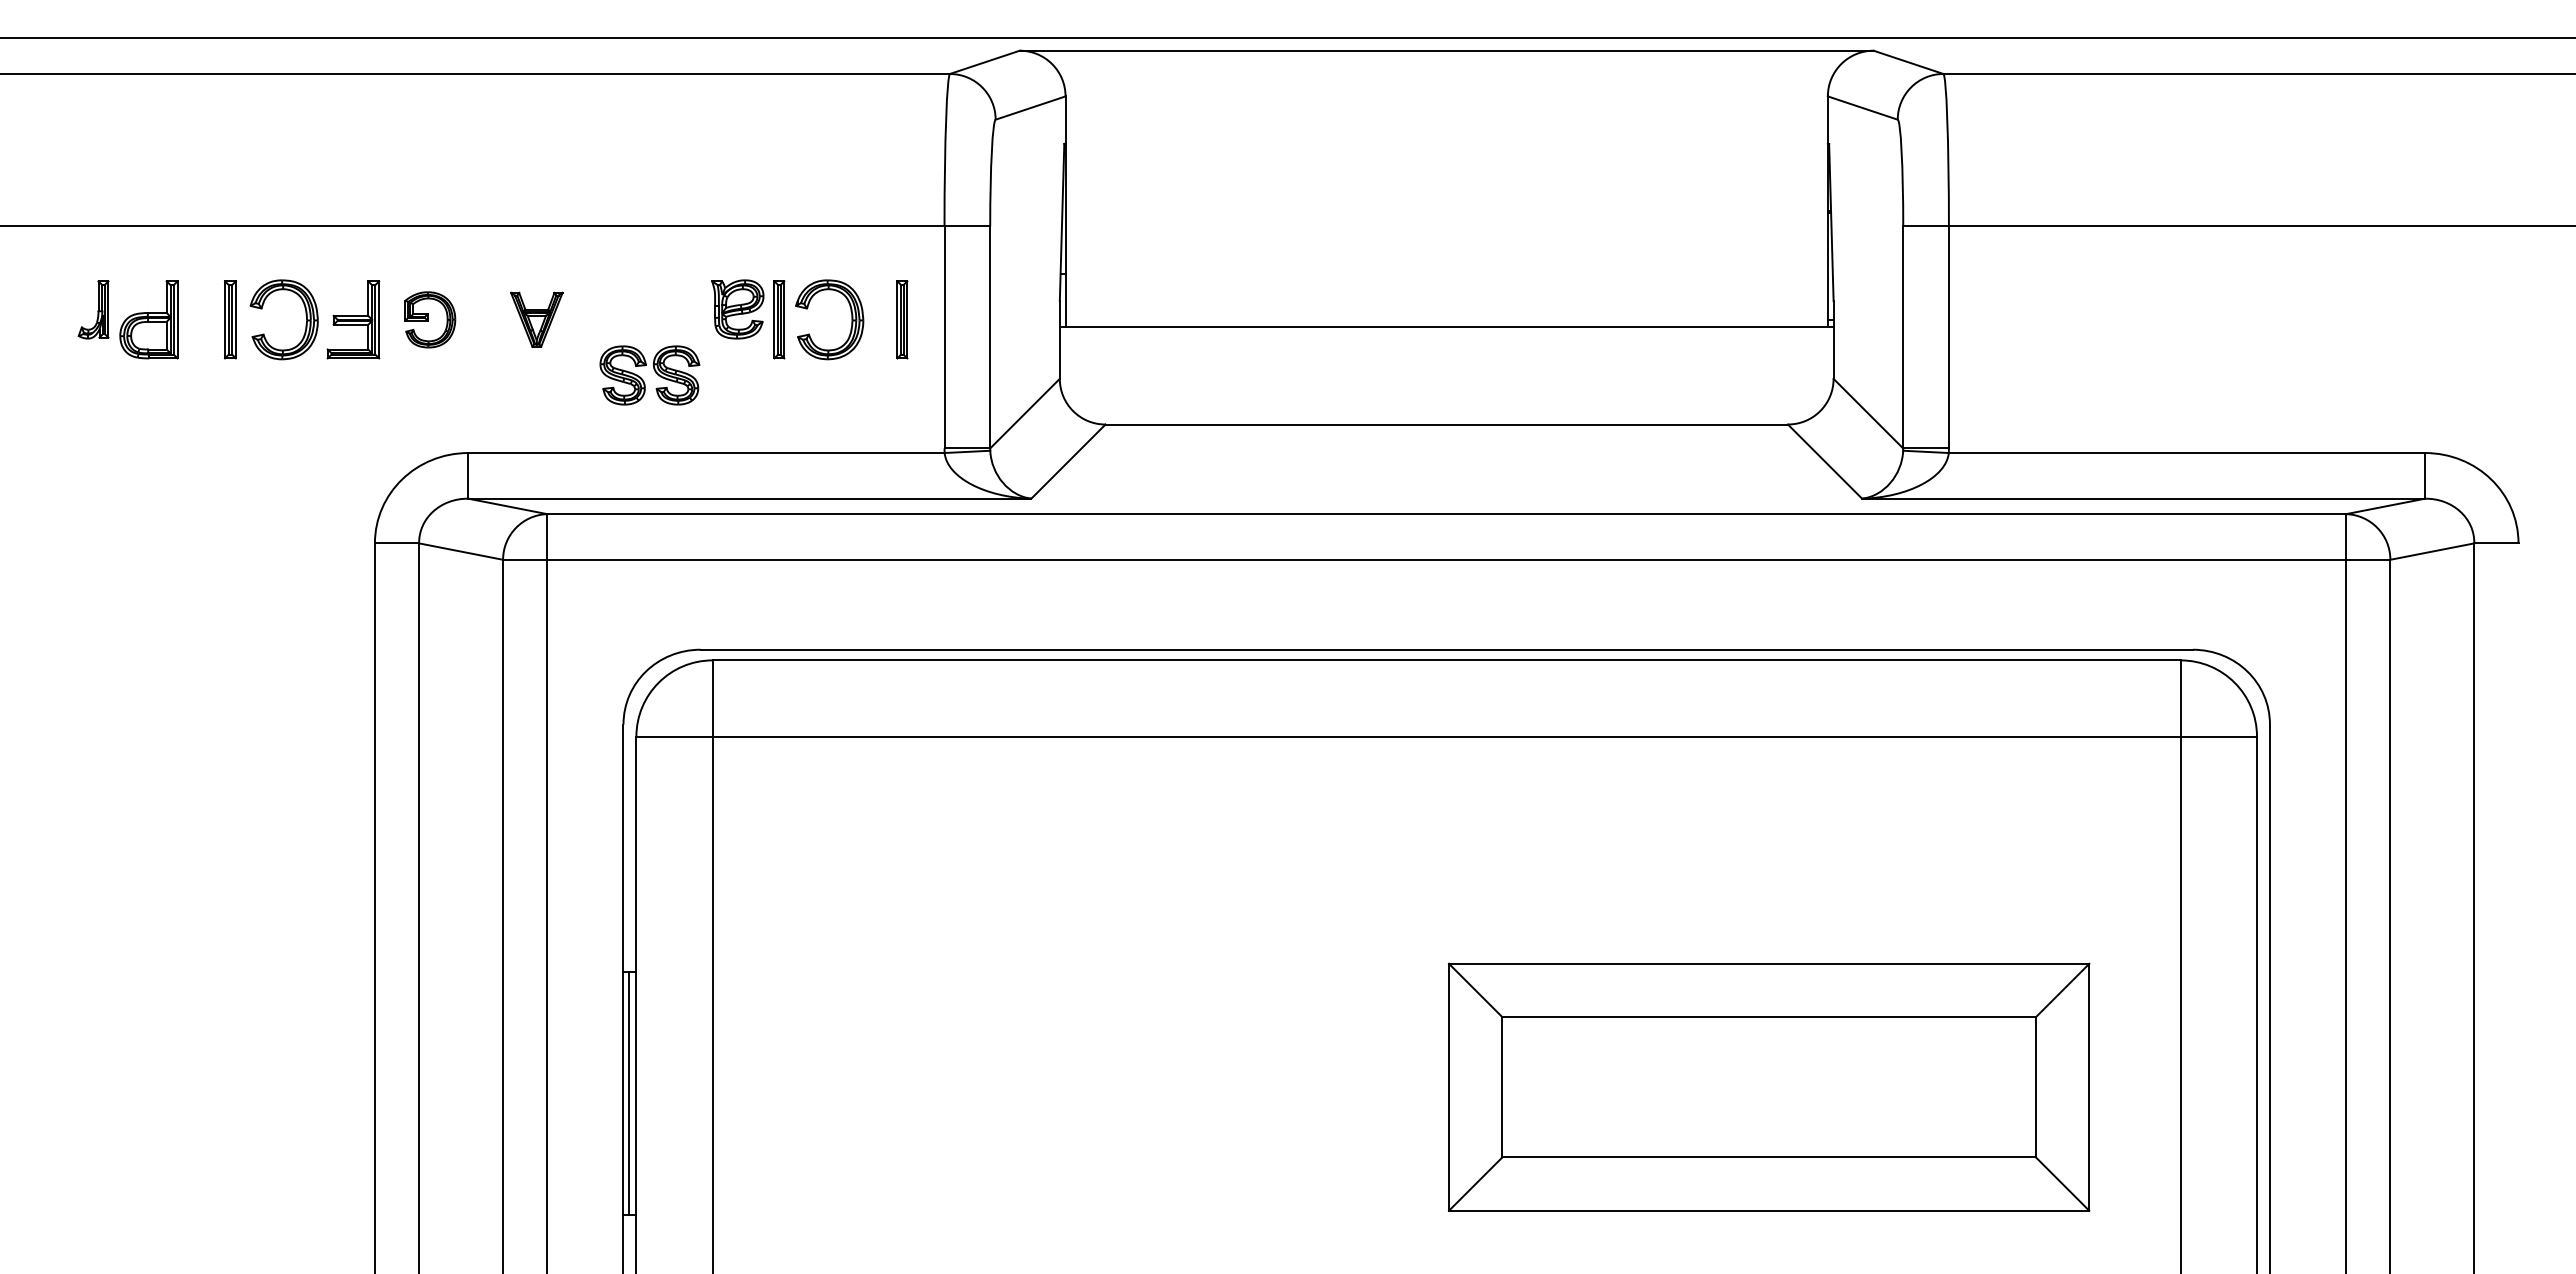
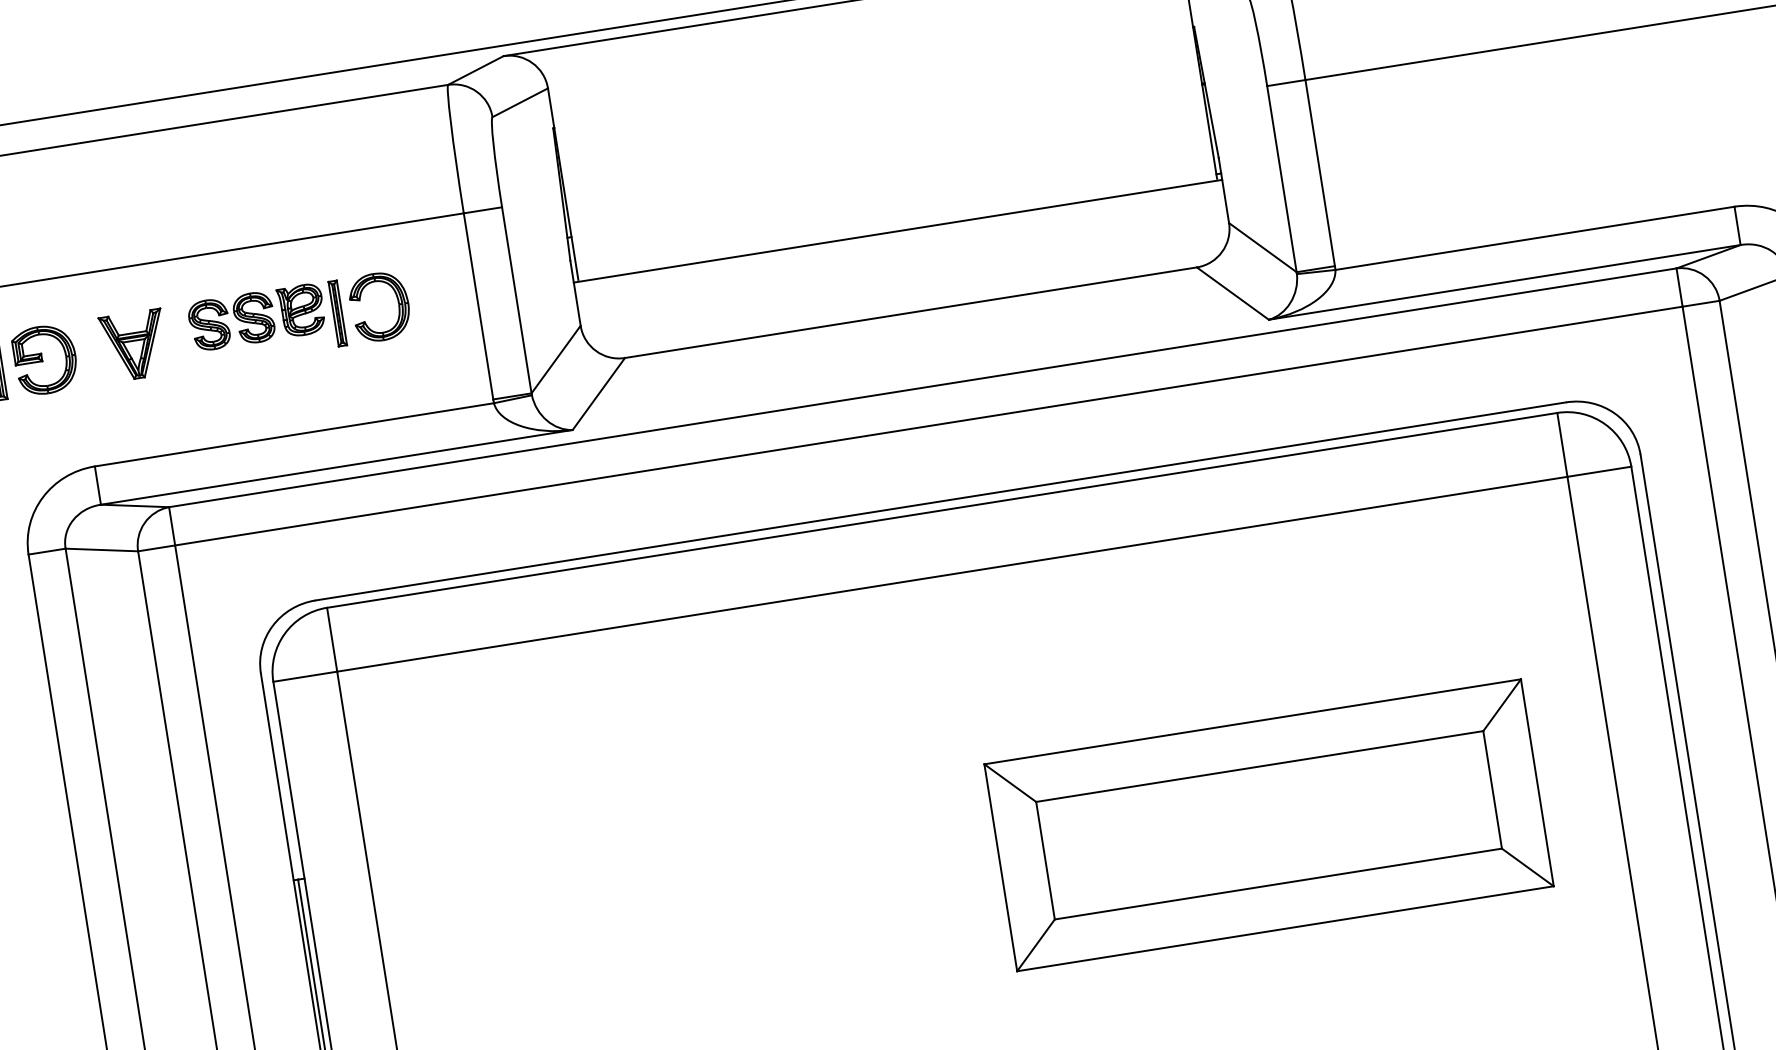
part: (429, 319) -> (44, 359), size x1.43
part: (536, 319) -> (134, 345), size x1.43
part: (902, 319) -> (440, 296), removed
part: (655, 373) -> (236, 319), moved

